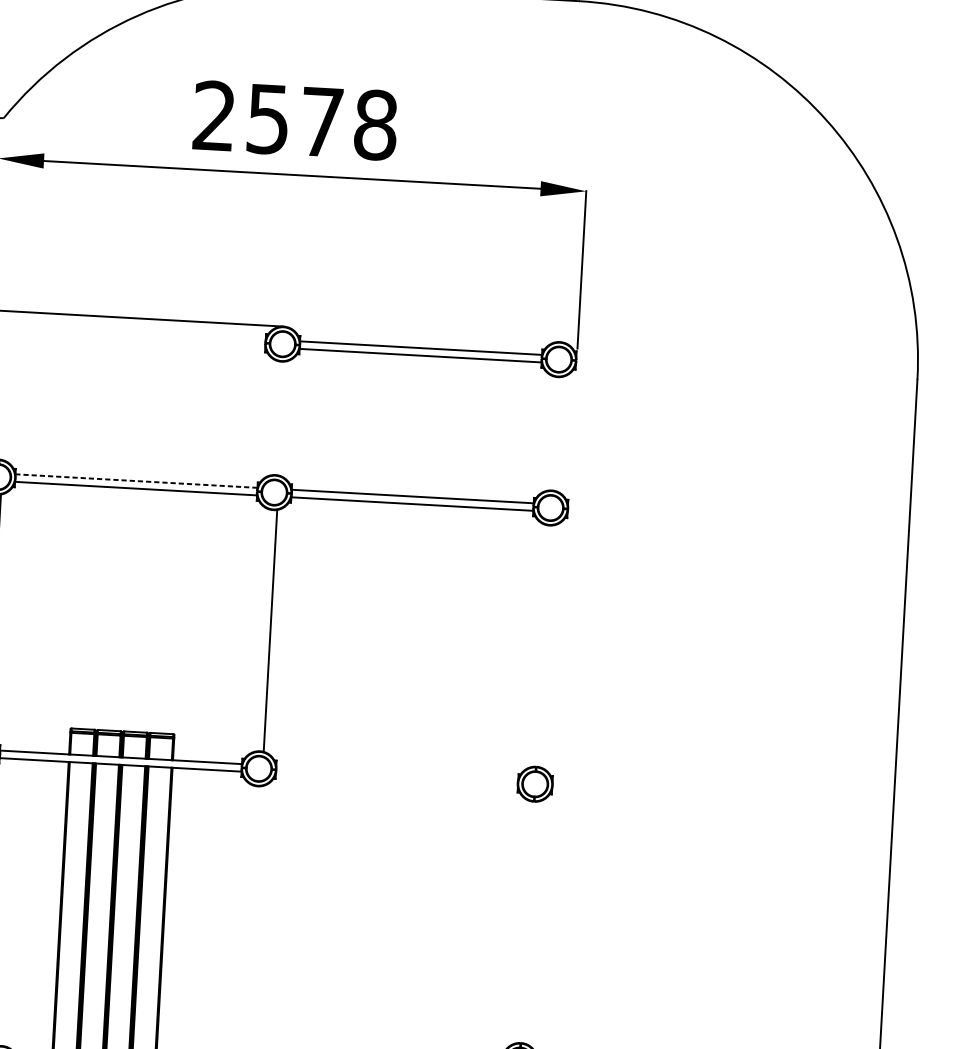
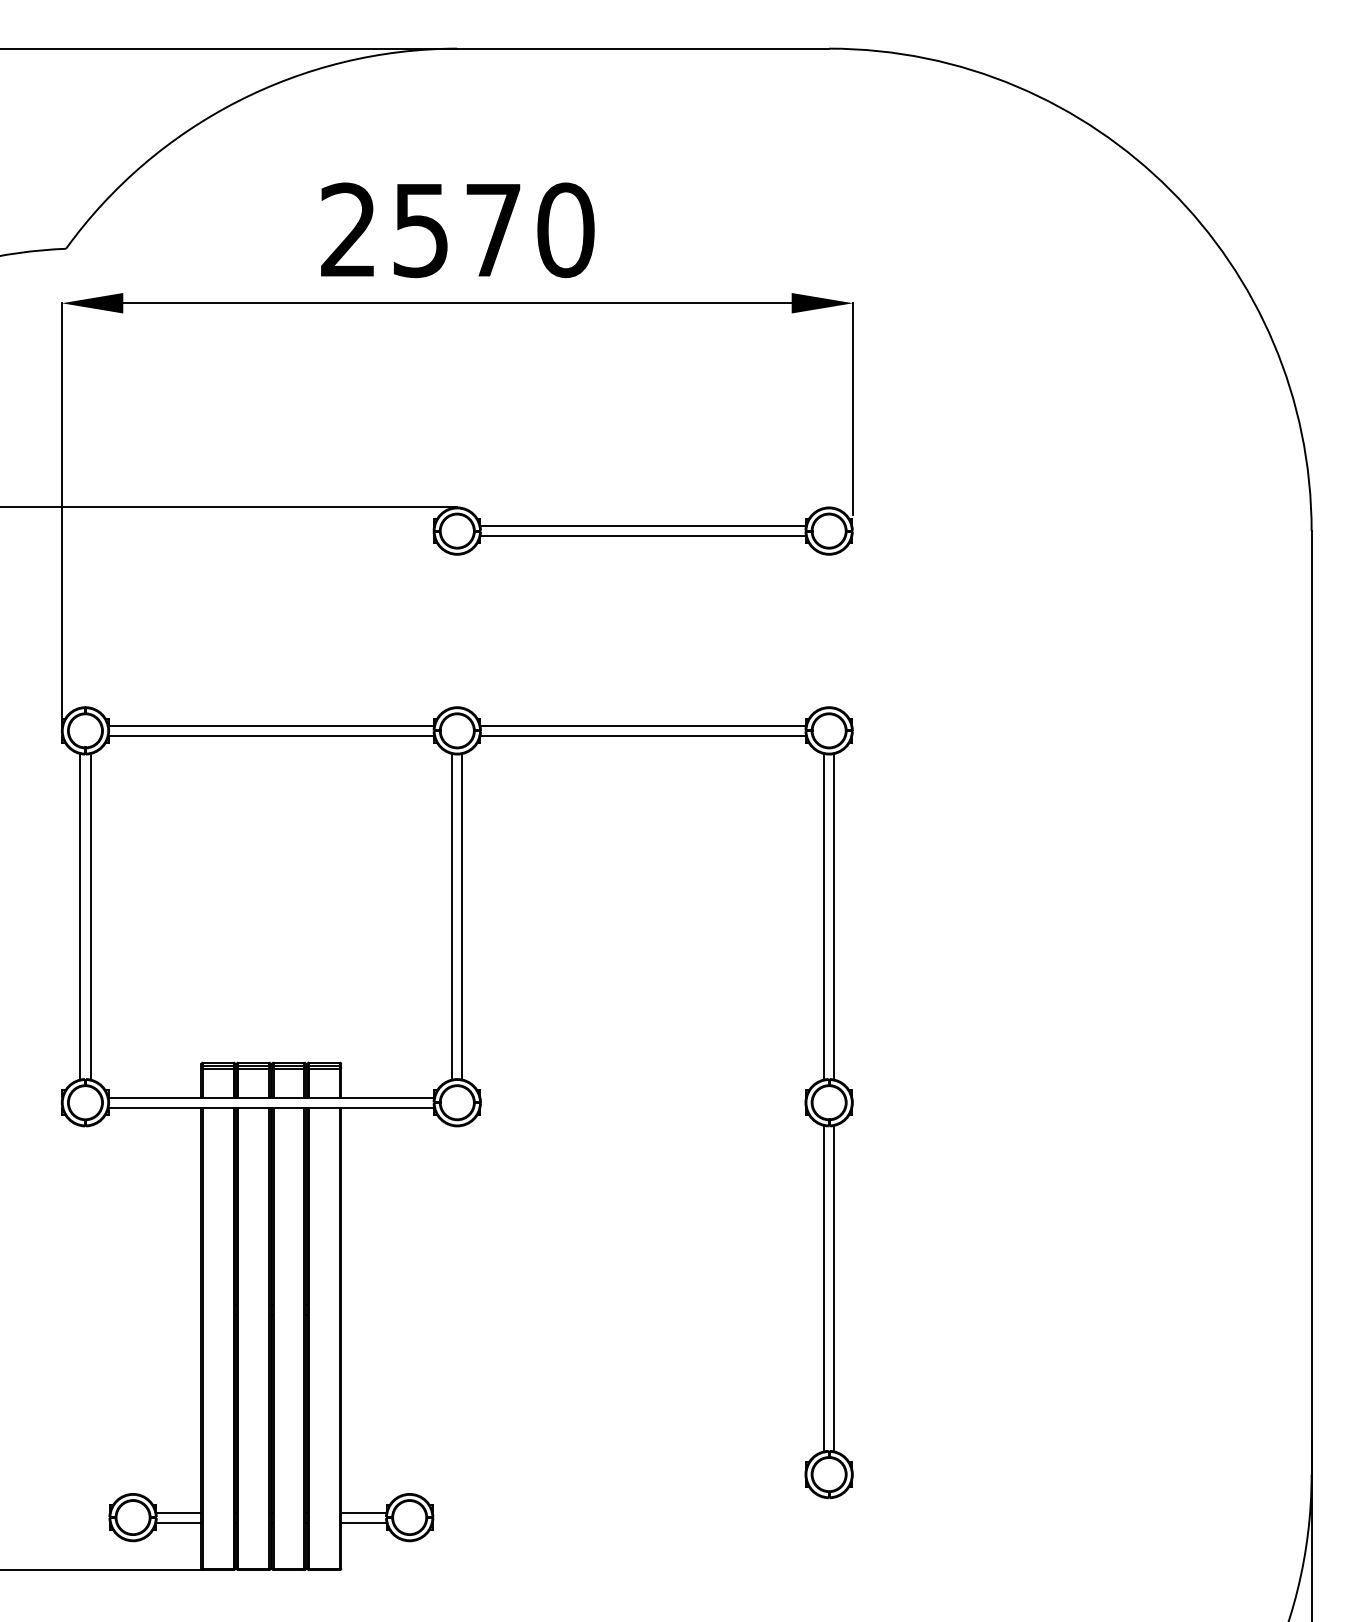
text: (375, 124) -> (565, 229), 2578 -> 2570
line: (136, 480) -> (271, 725), dashed -> solid
line: (263, 630) -> (452, 916), added
line: (539, 645) -> (824, 916), added
line: (546, 646) -> (834, 916), added
line: (524, 922) -> (824, 1288), added
line: (531, 922) -> (834, 1288), added

